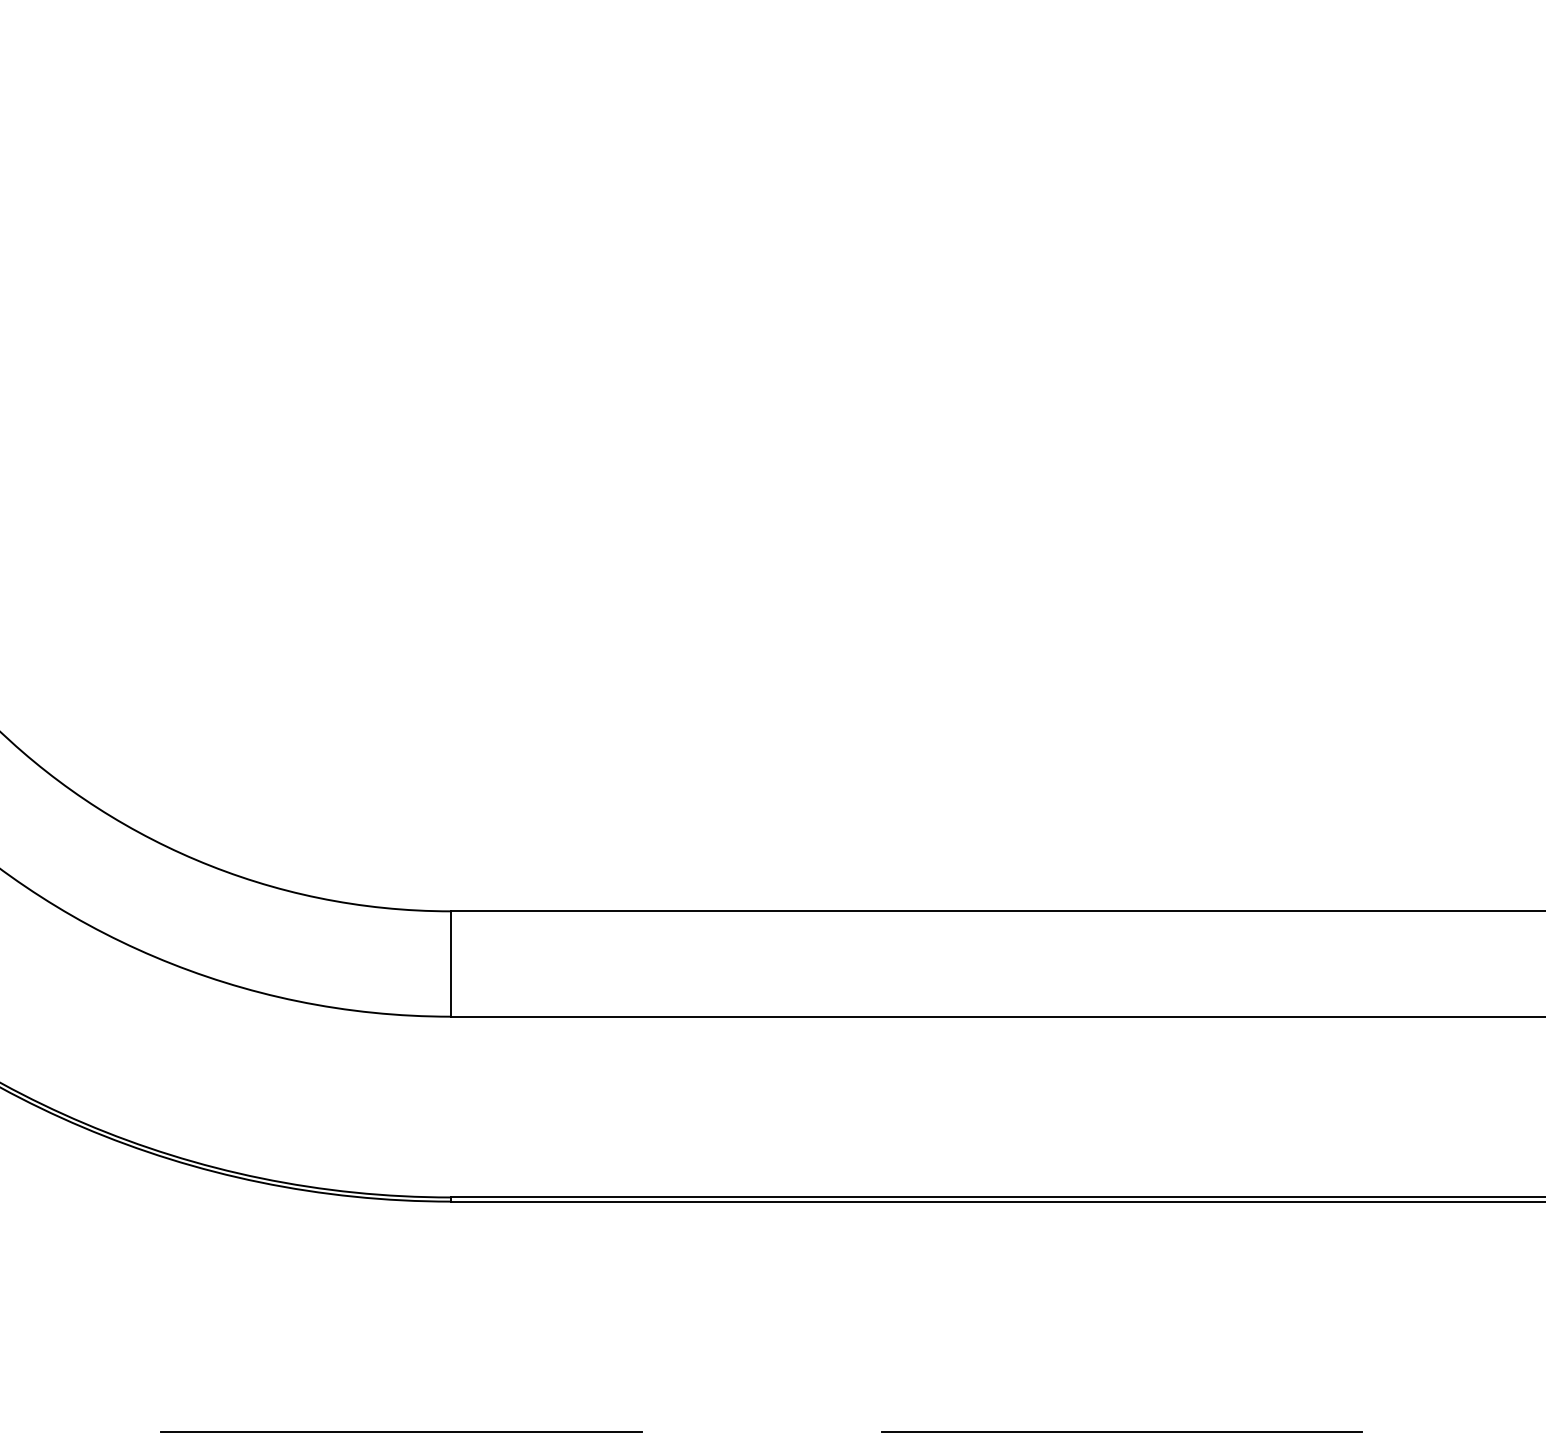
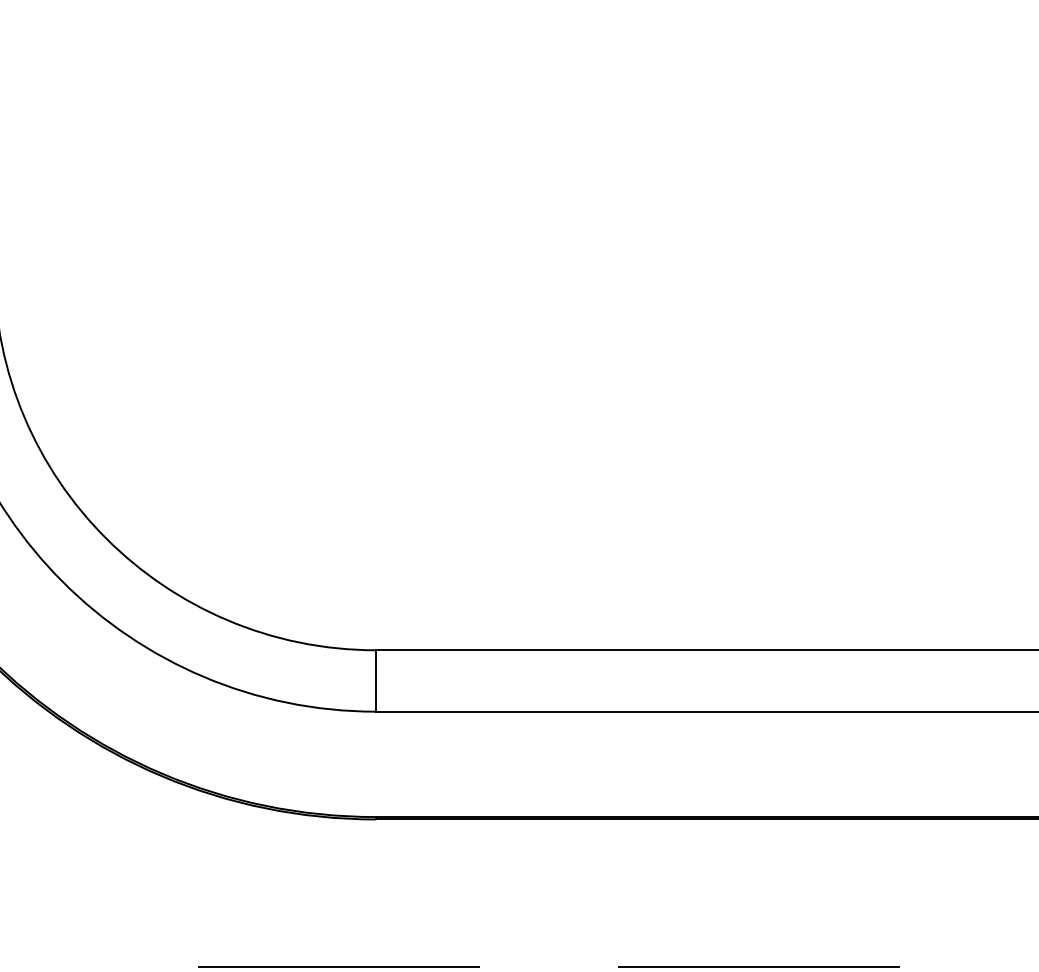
line: (401, 1431) -> (347, 953), removed
line: (1122, 1431) -> (767, 953), removed

